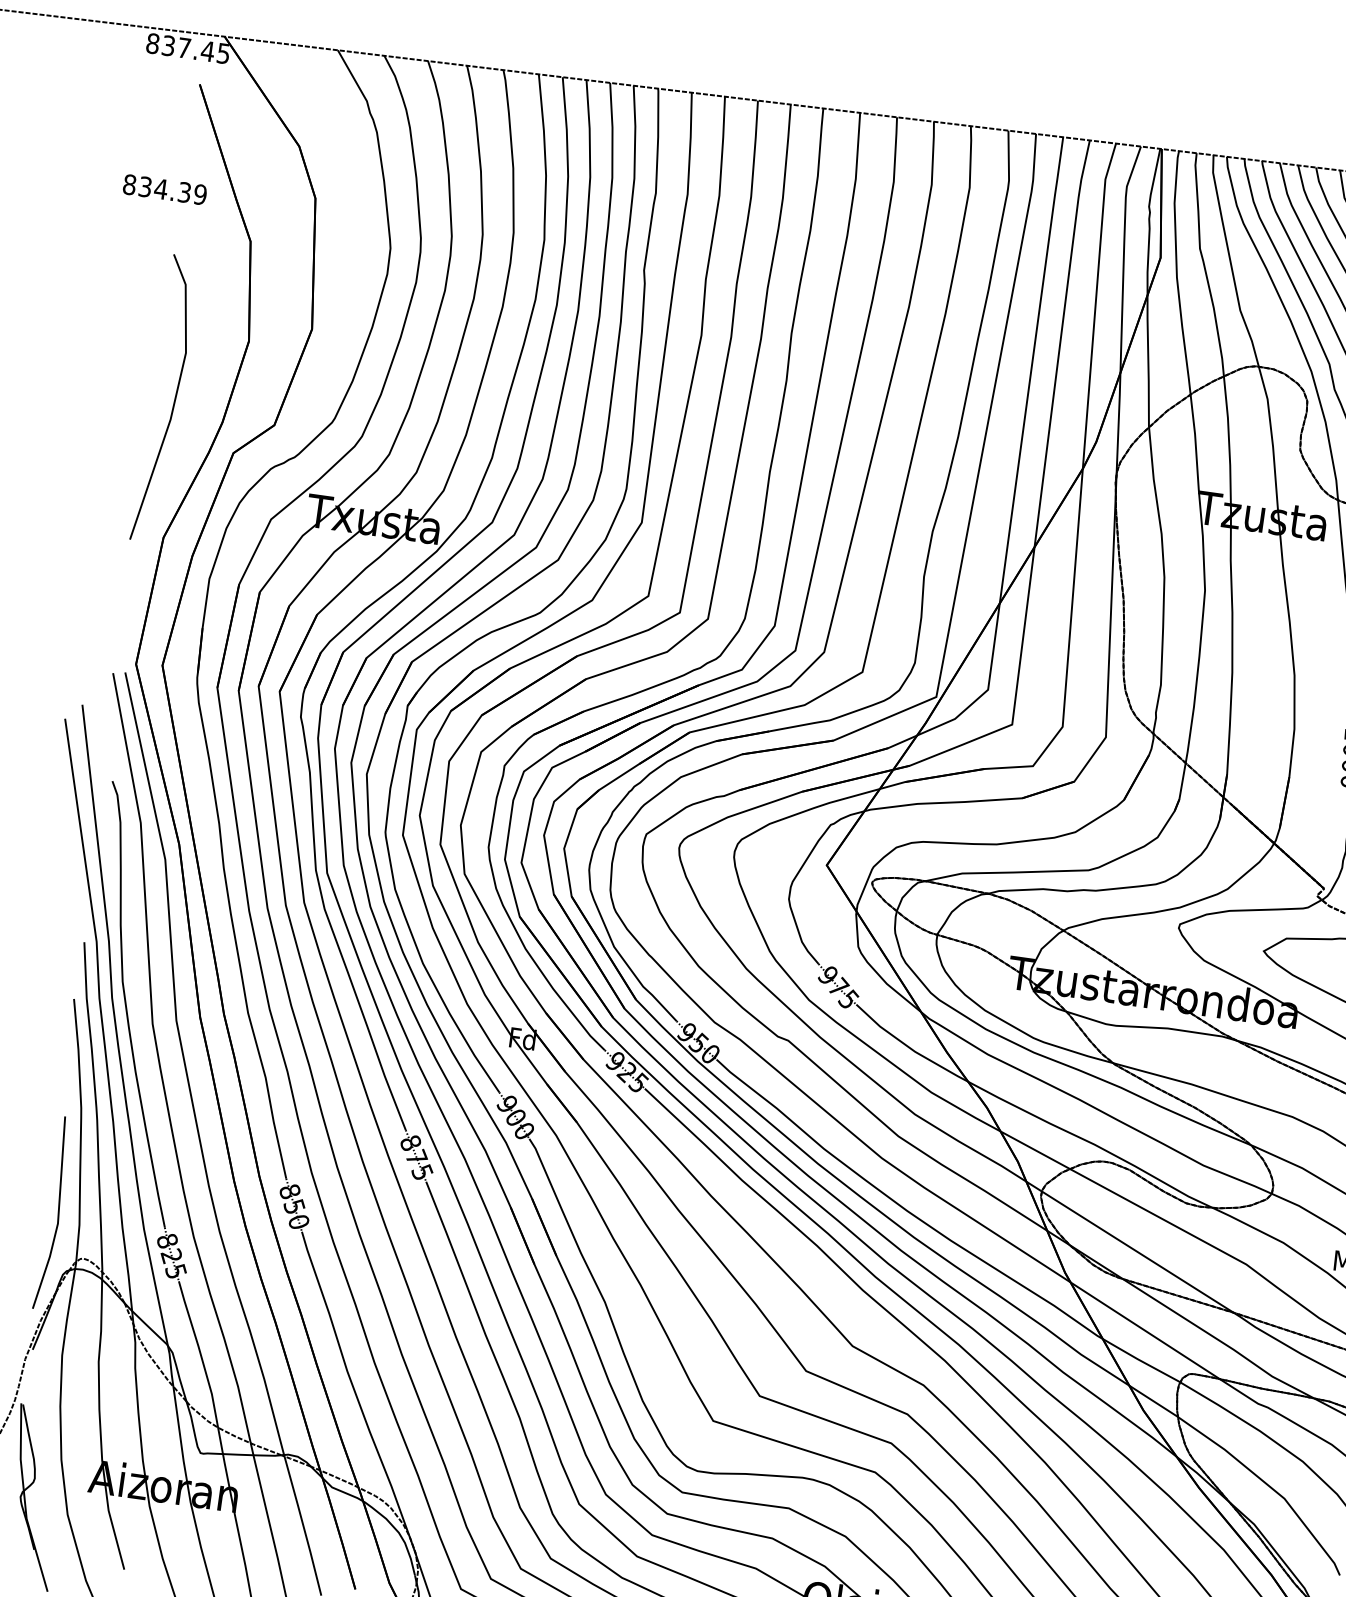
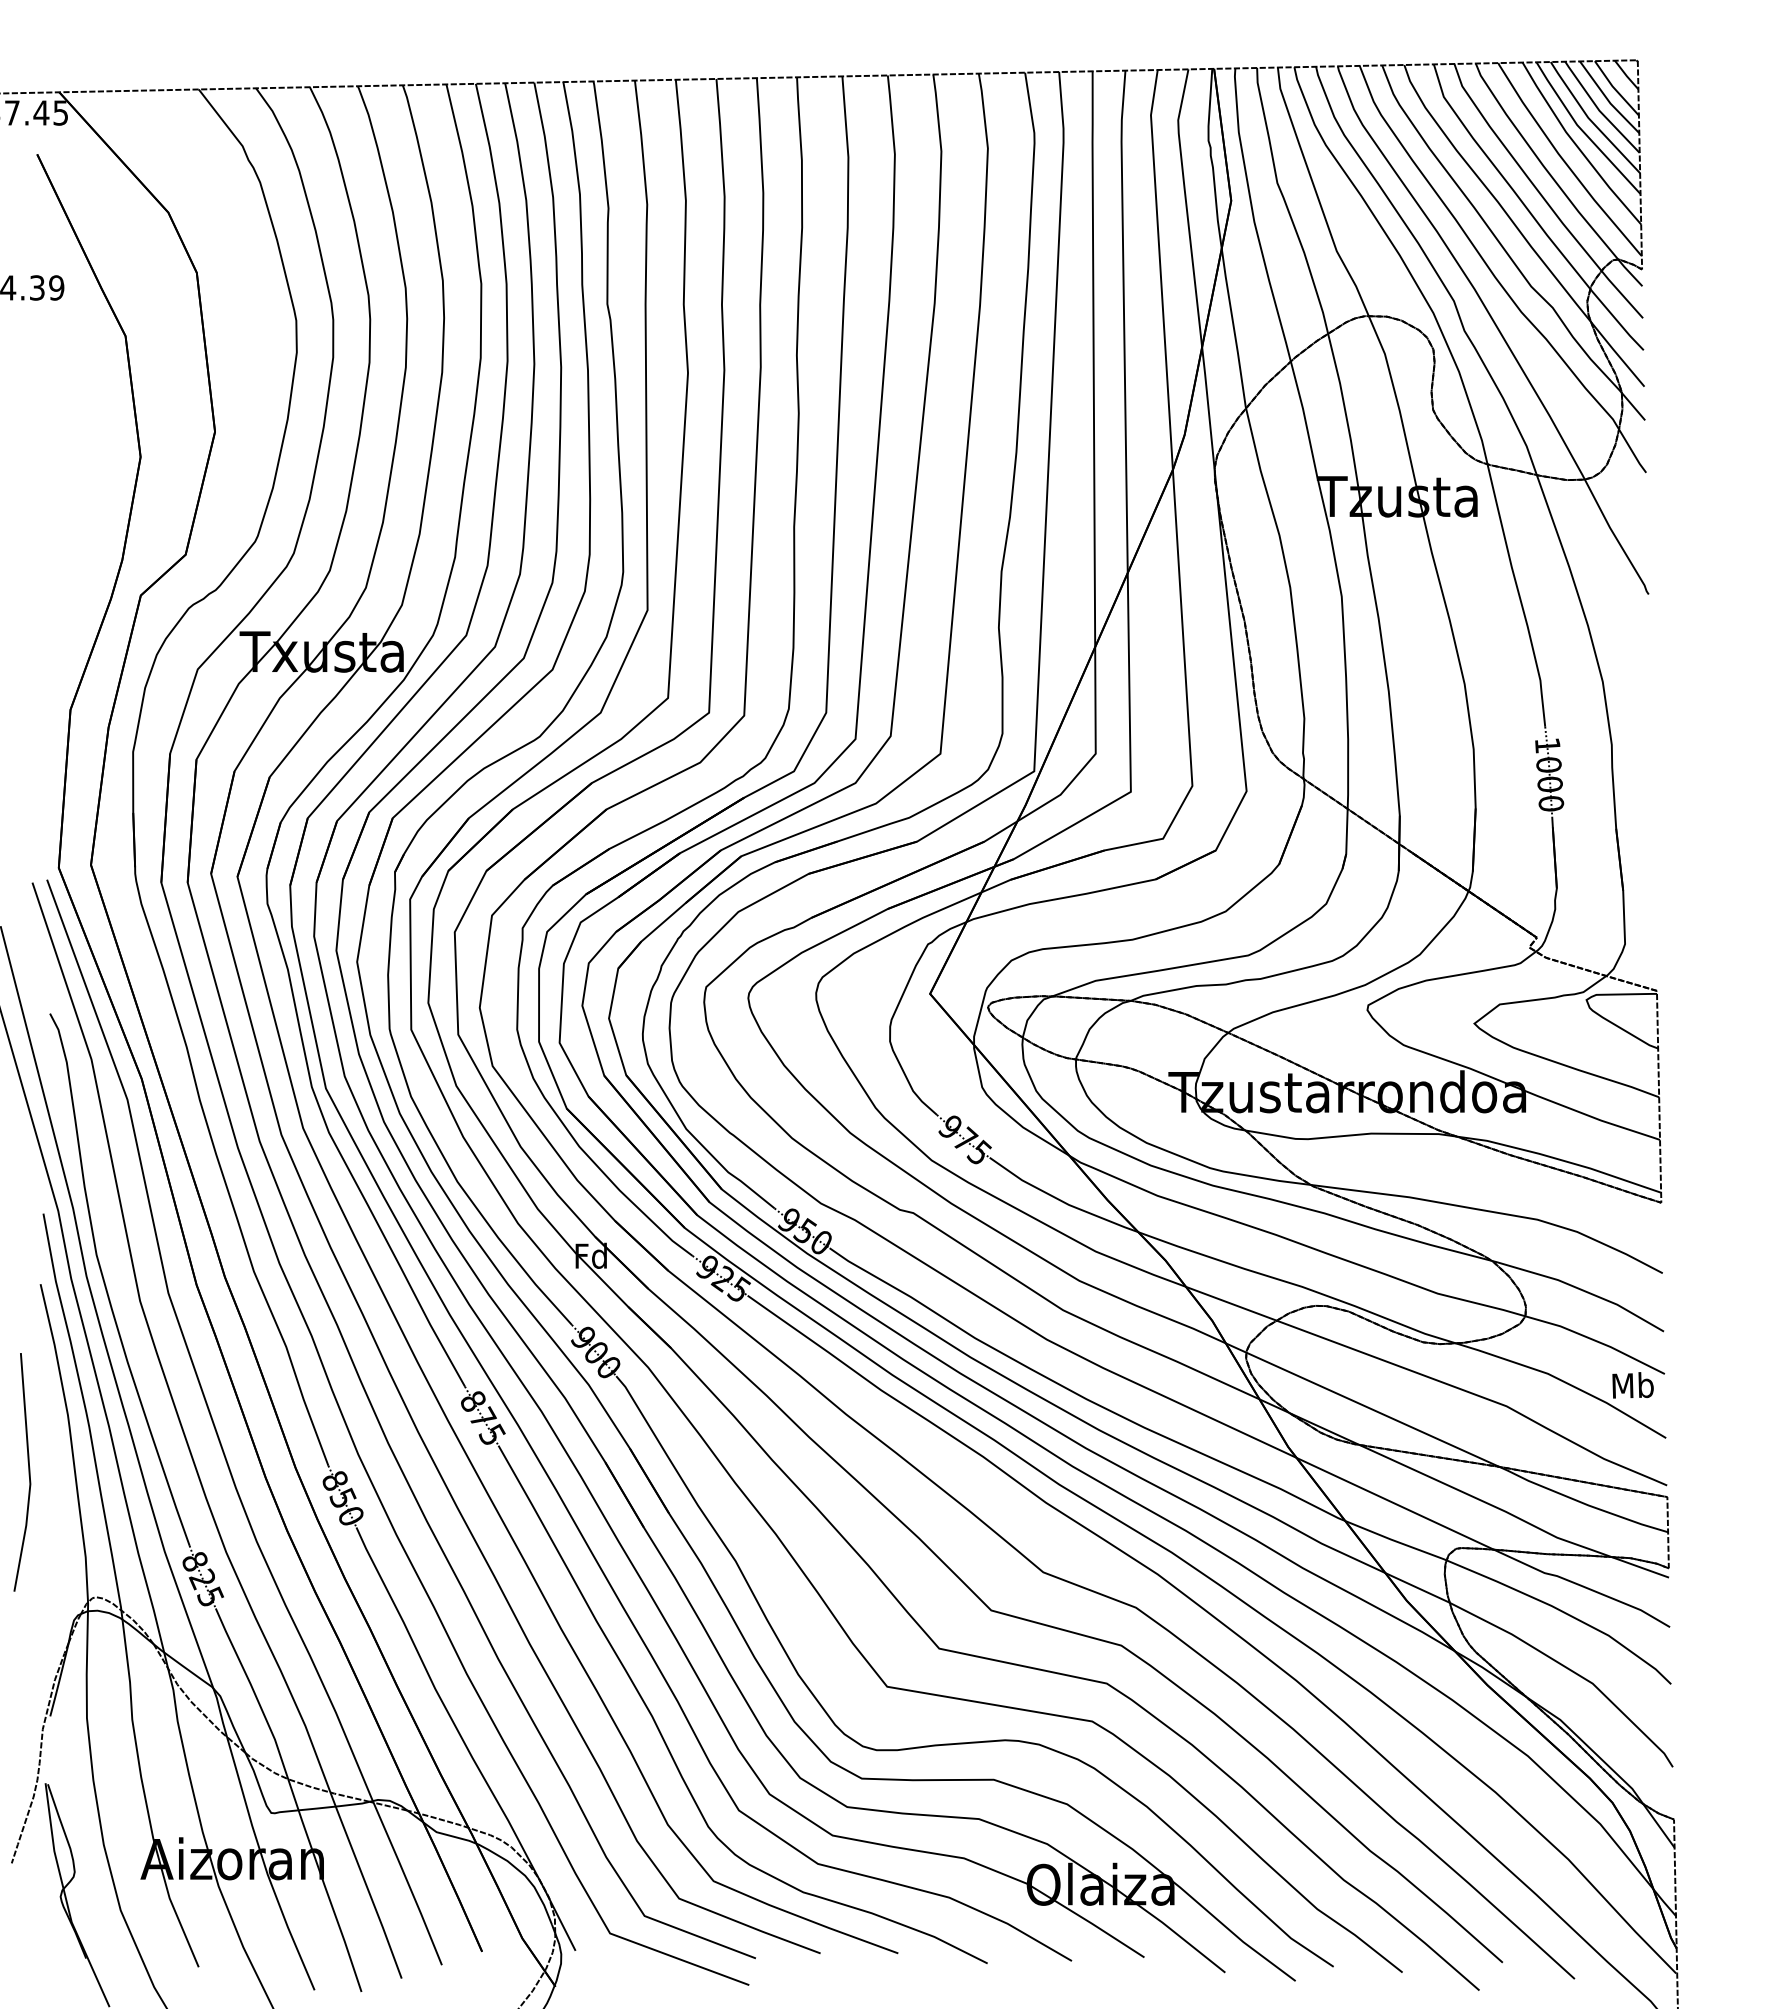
line: (173, 402) -> (59, 544), removed
line: (57, 1213) -> (28, 1472), moved

